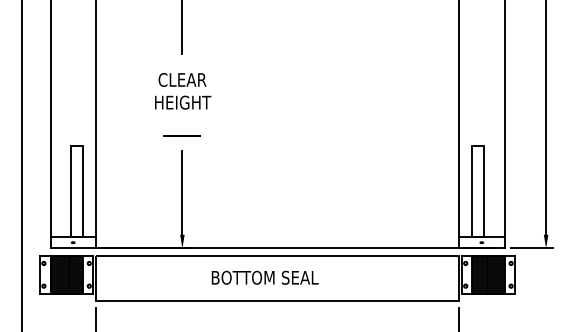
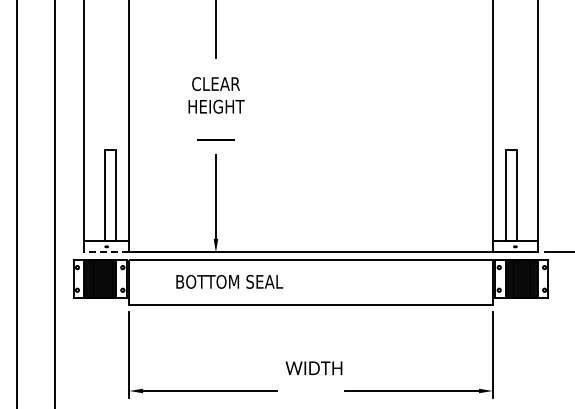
line: (72, 248) -> (106, 252), solid -> dashed
text: (264, 277) -> (229, 281), moved

